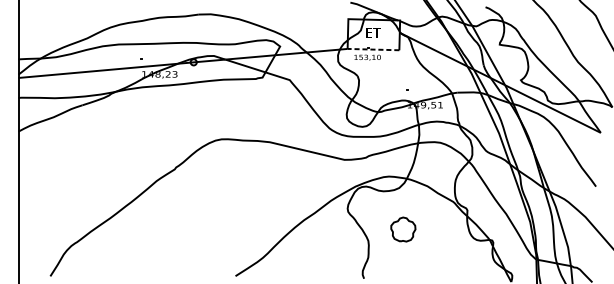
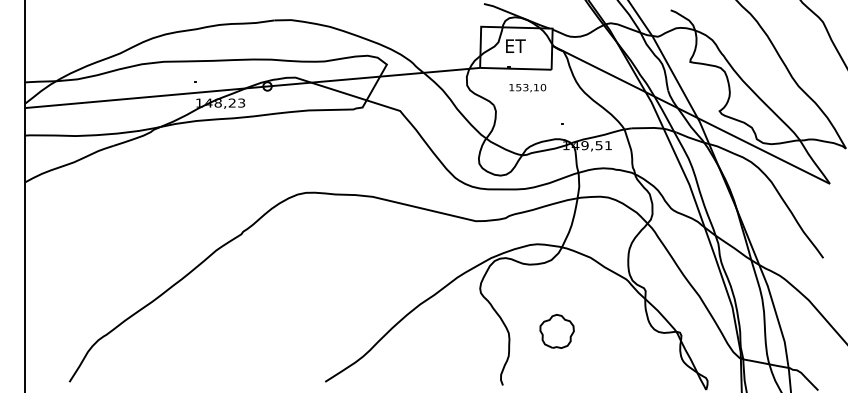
line: (373, 49) -> (515, 68), dashed -> solid
text: (367, 58) -> (527, 88), moved
part: (402, 229) -> (556, 331), moved

